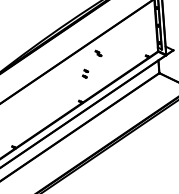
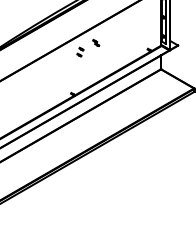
part: (85, 73) -> (80, 51), moved

